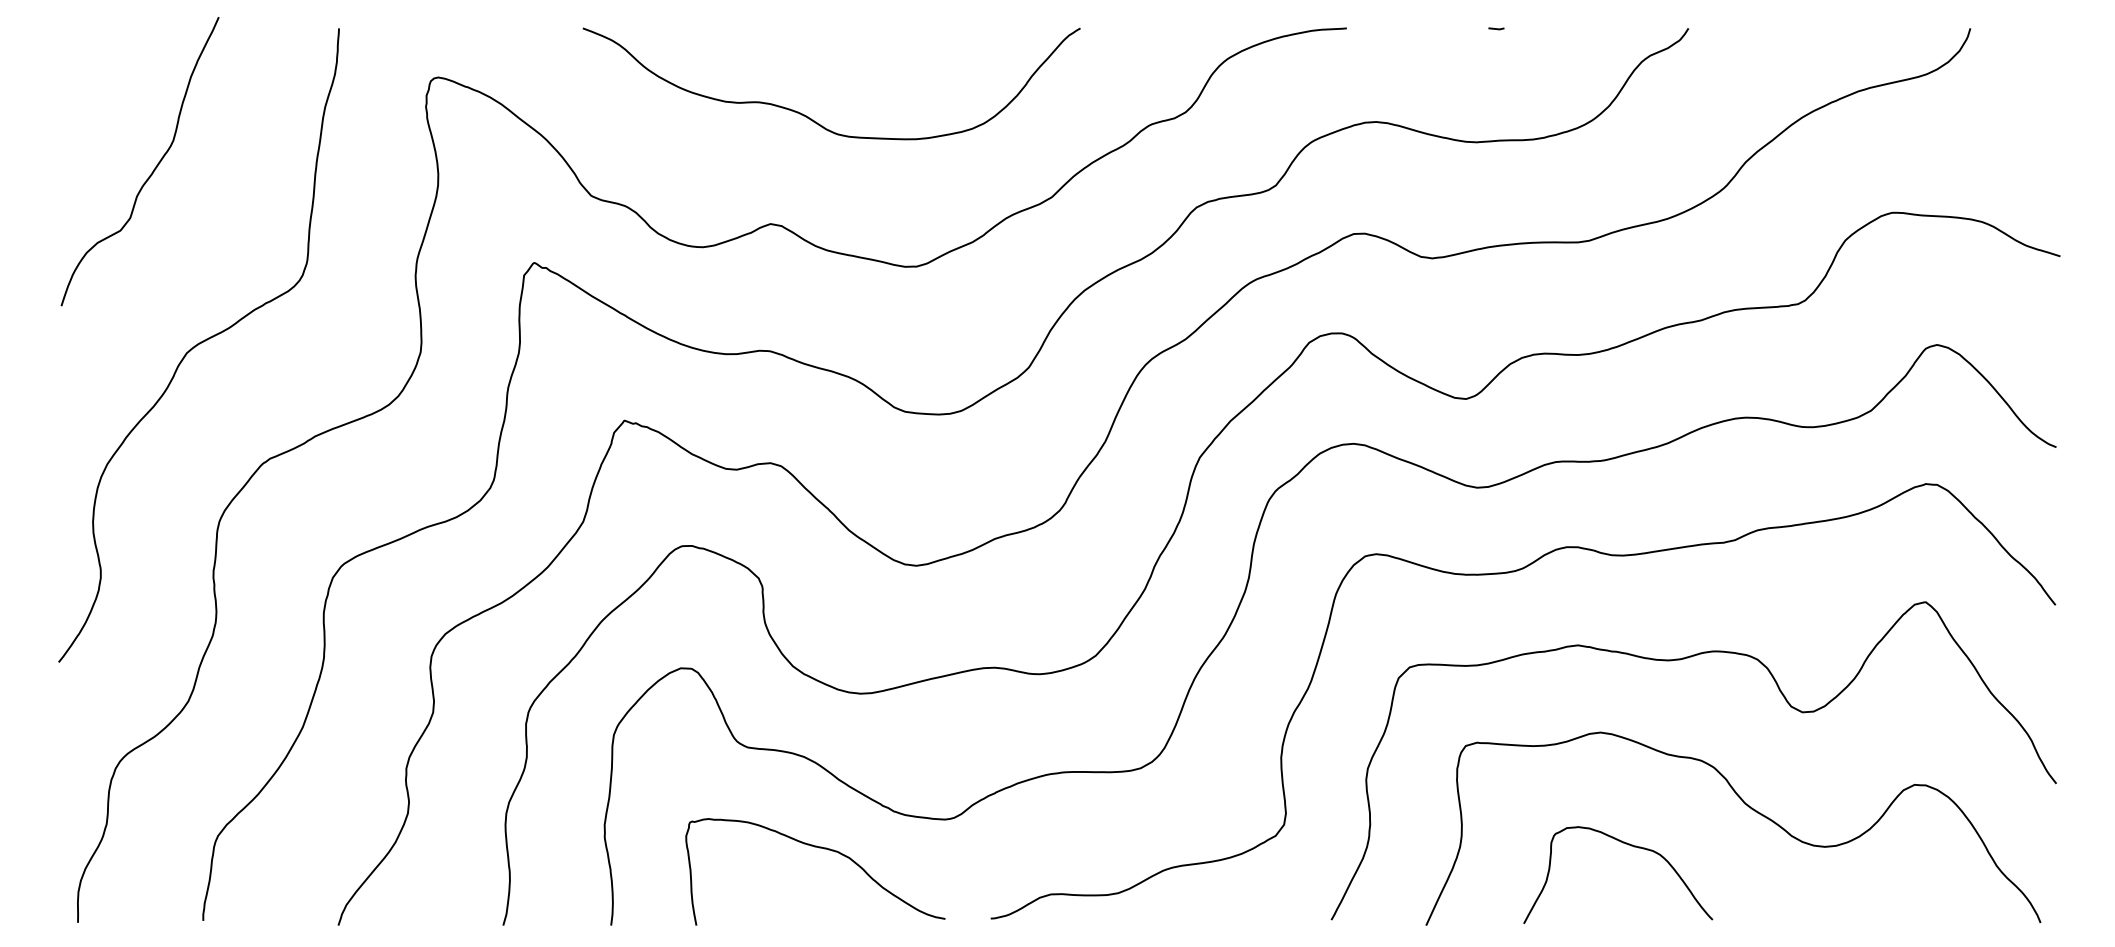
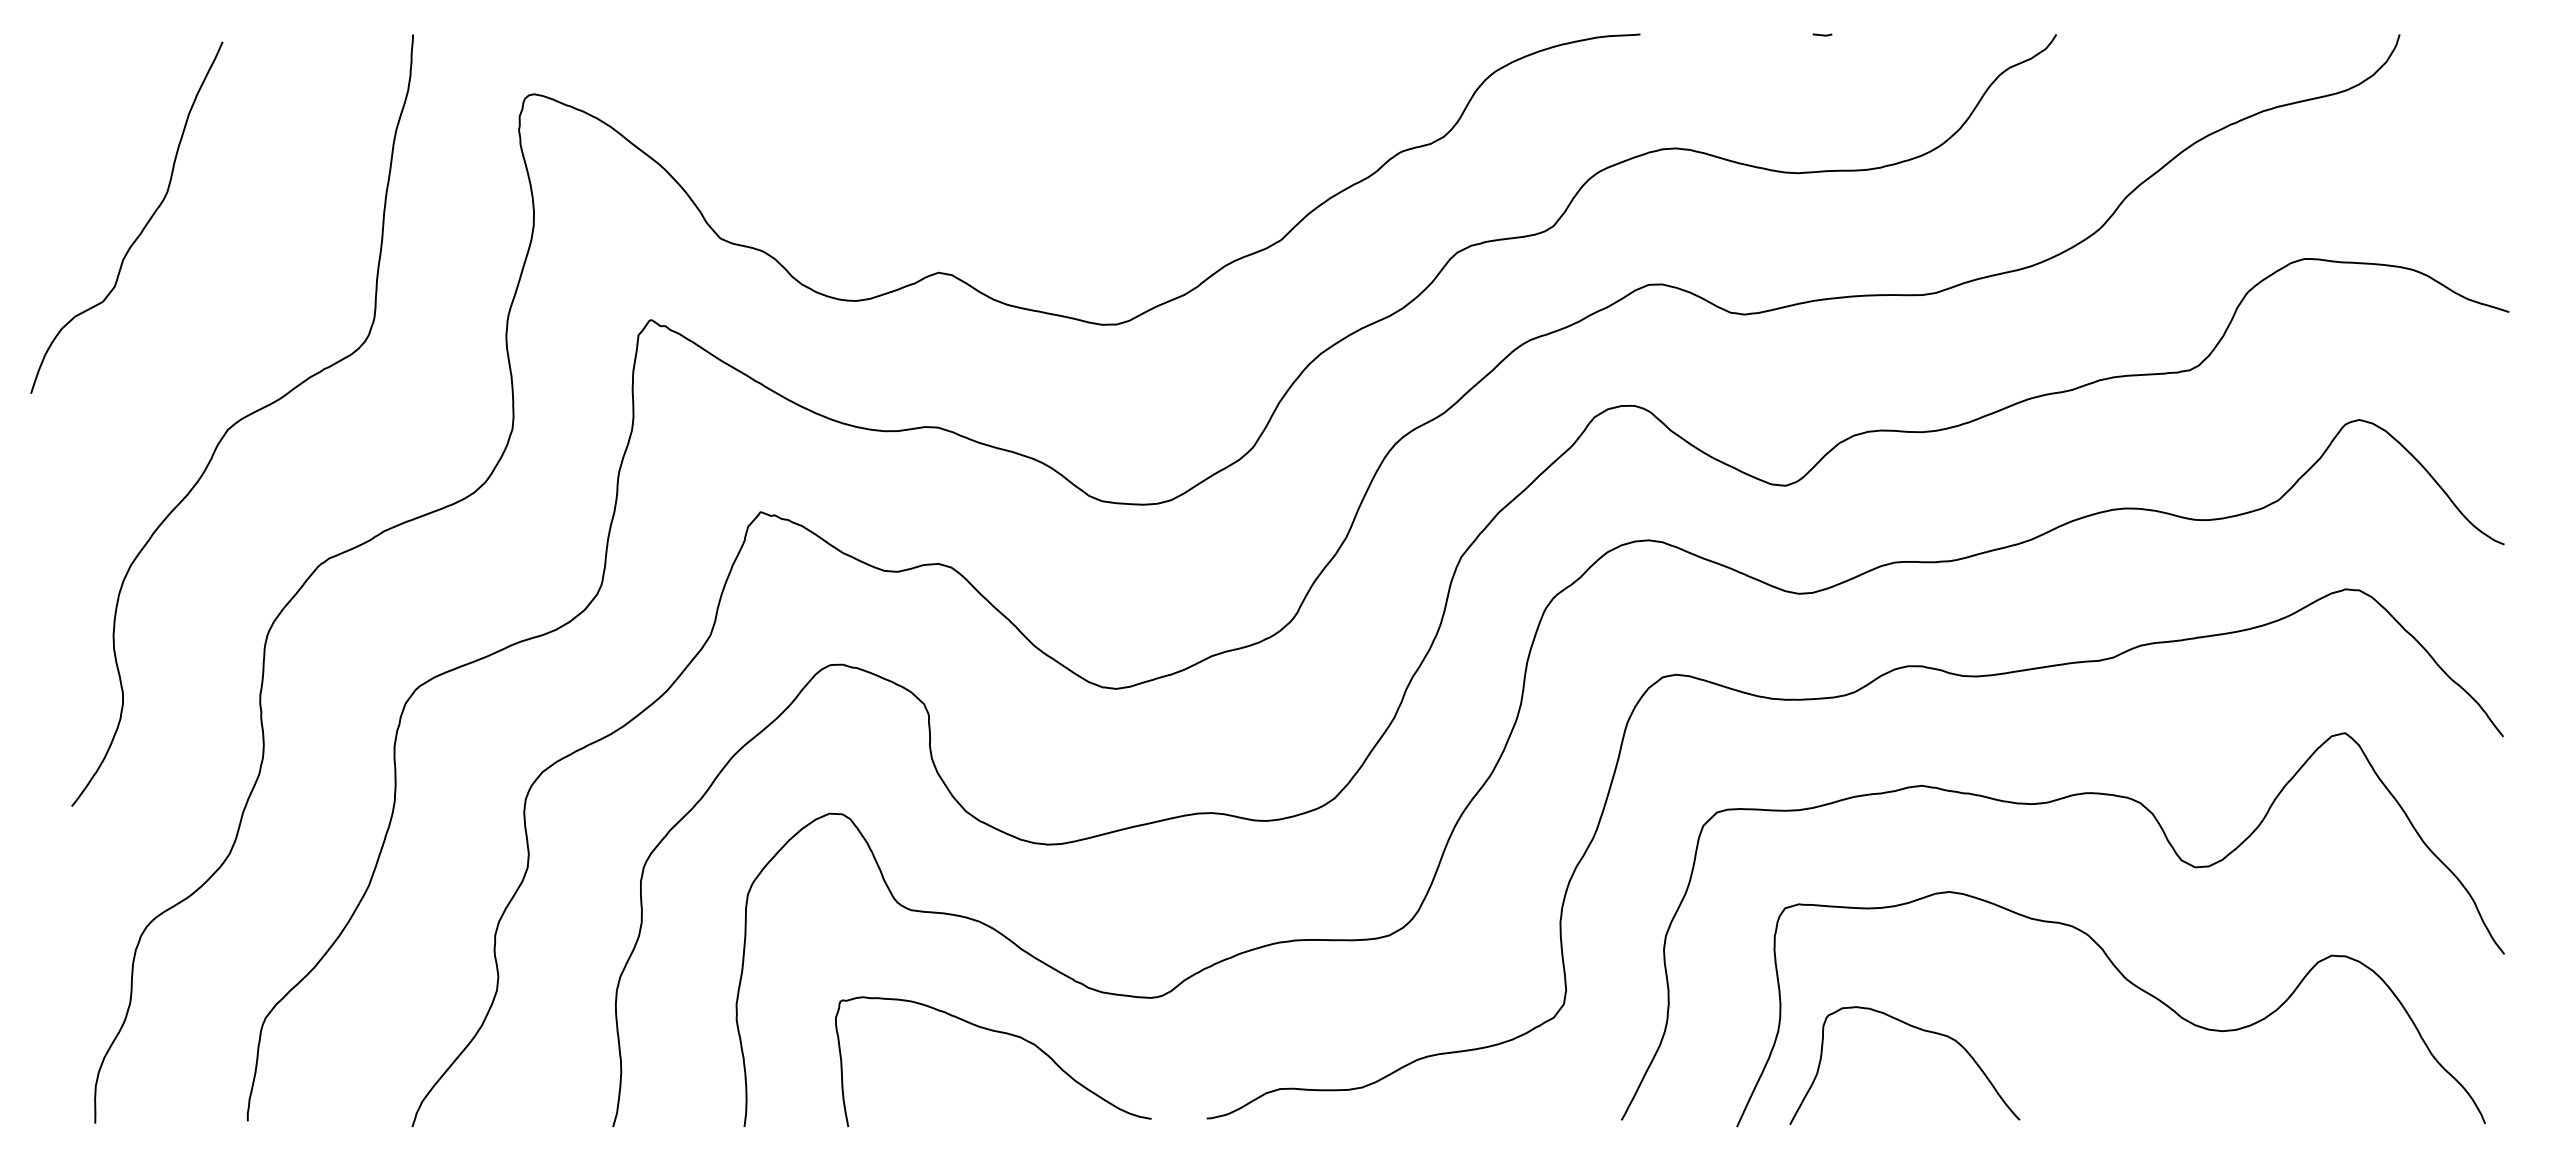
curve: (809, 117) -> (985, 142), removed
curve: (152, 170) -> (142, 228), moved
curve: (1627, 844) -> (1915, 1028), moved

